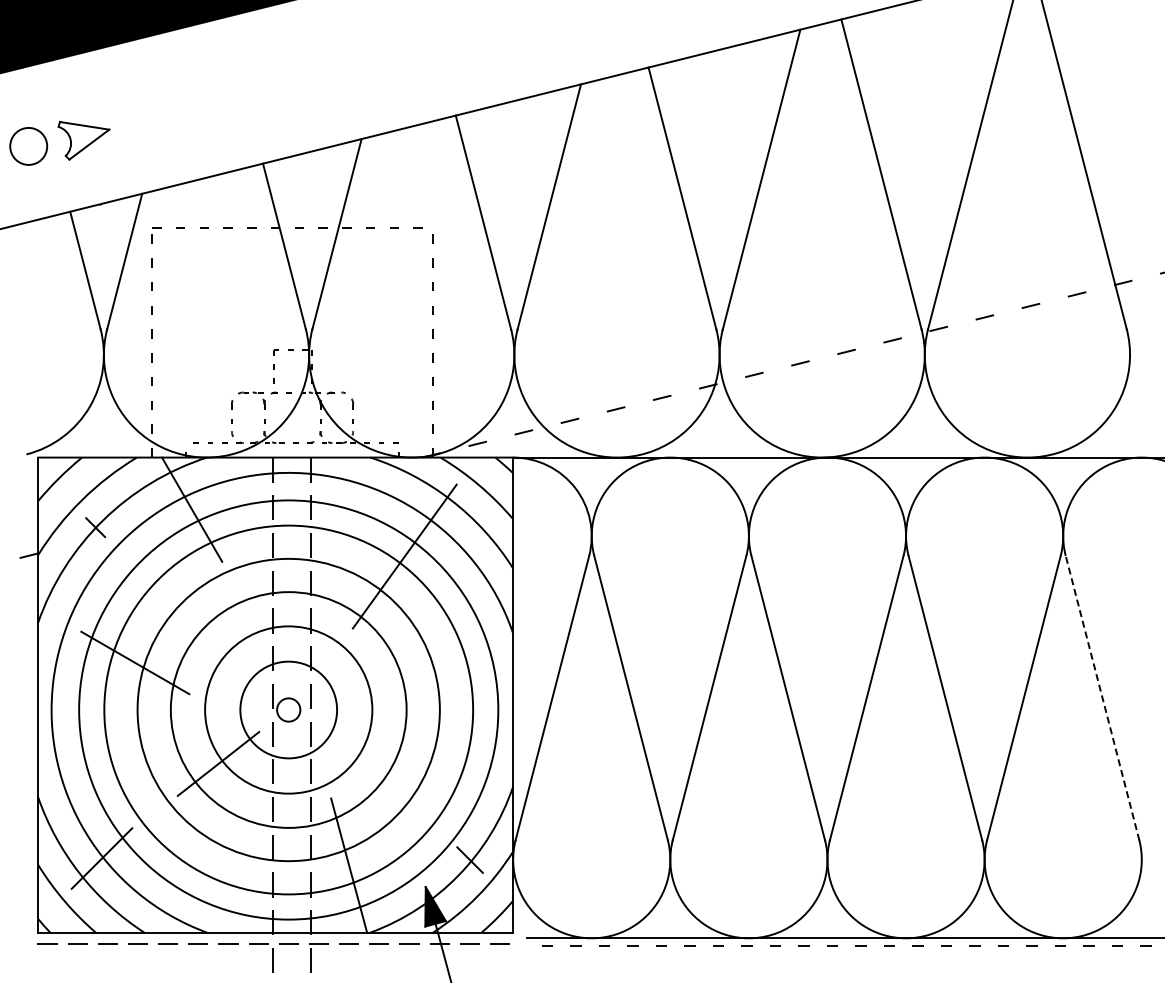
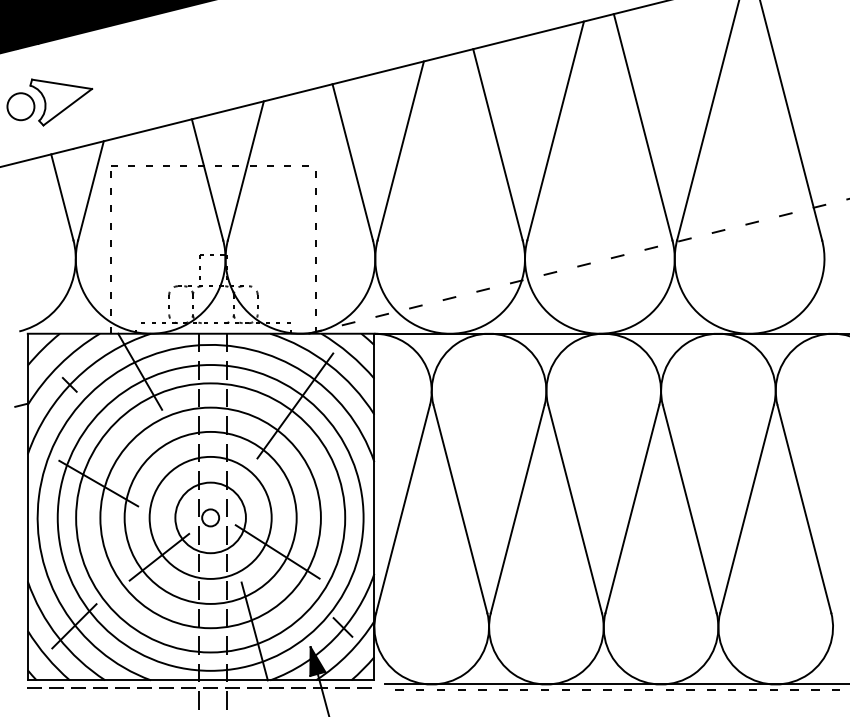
part: (83, 140) -> (60, 102), size x1.67
line: (1102, 697) -> (804, 508), dashed -> solid
line: (380, 756) -> (277, 551), added

